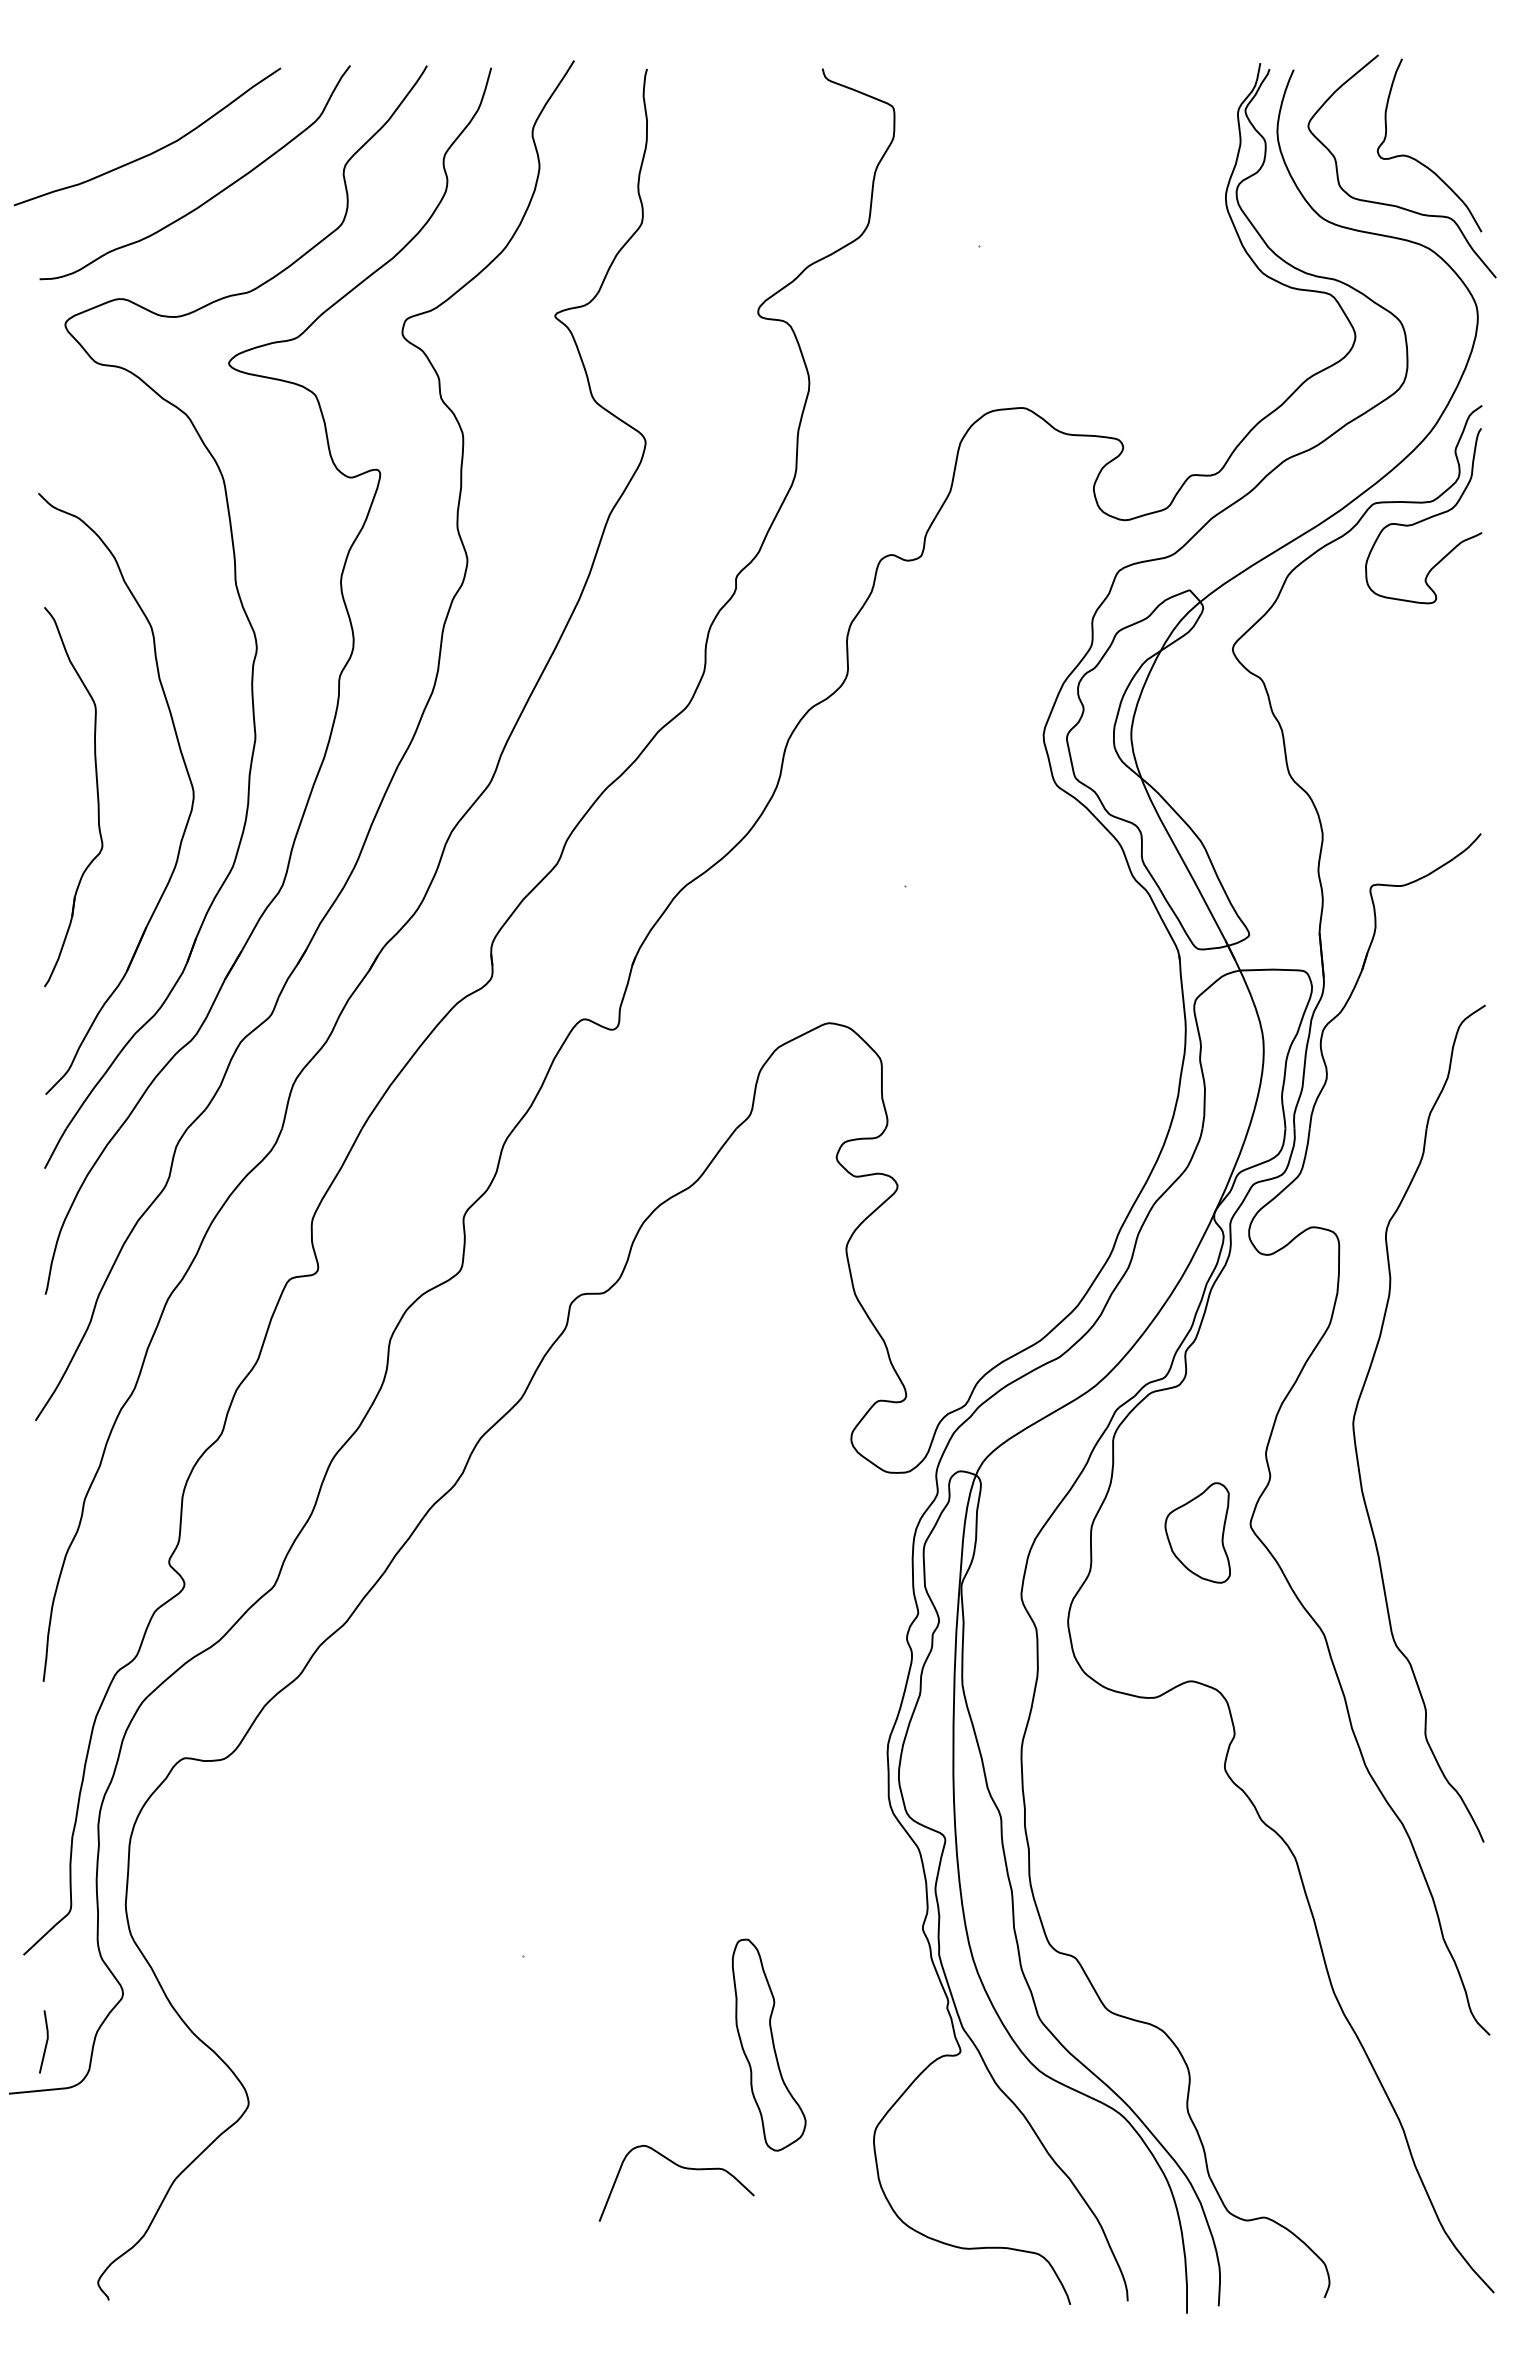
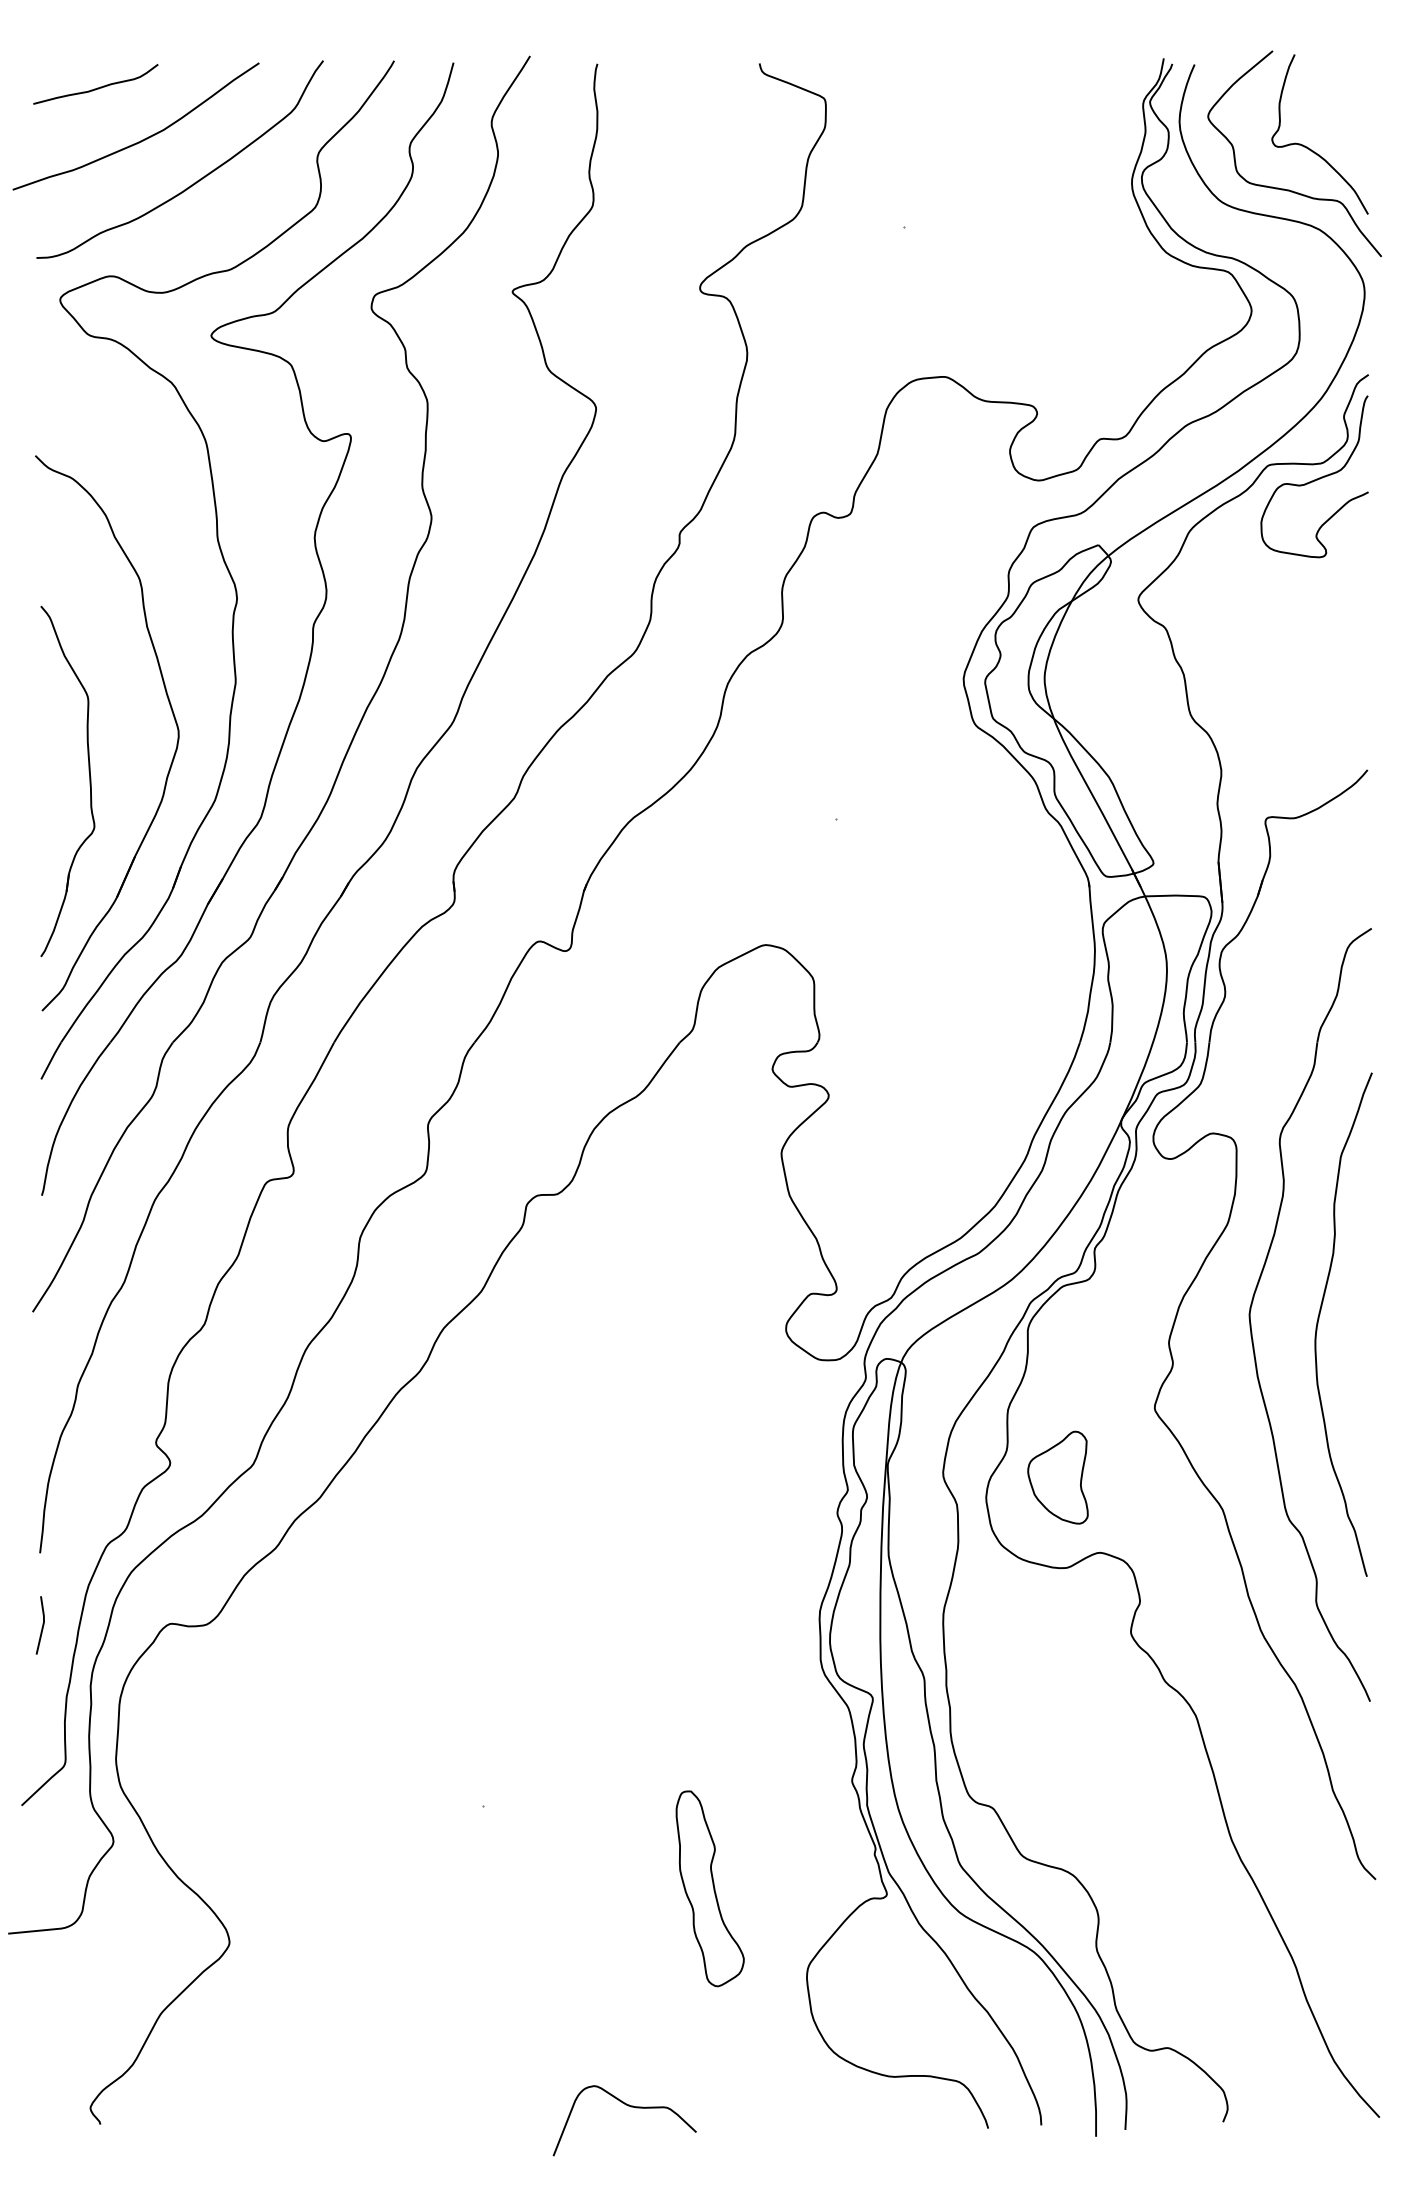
curve: (103, 95) -> (95, 88), added
part: (96, 792) -> (88, 777), moved
curve: (1428, 1430) -> (1319, 1321), added
part: (1197, 1532) -> (1057, 1477), moved
line: (45, 2042) -> (41, 1625), moved
curve: (682, 2168) -> (630, 2107), moved

